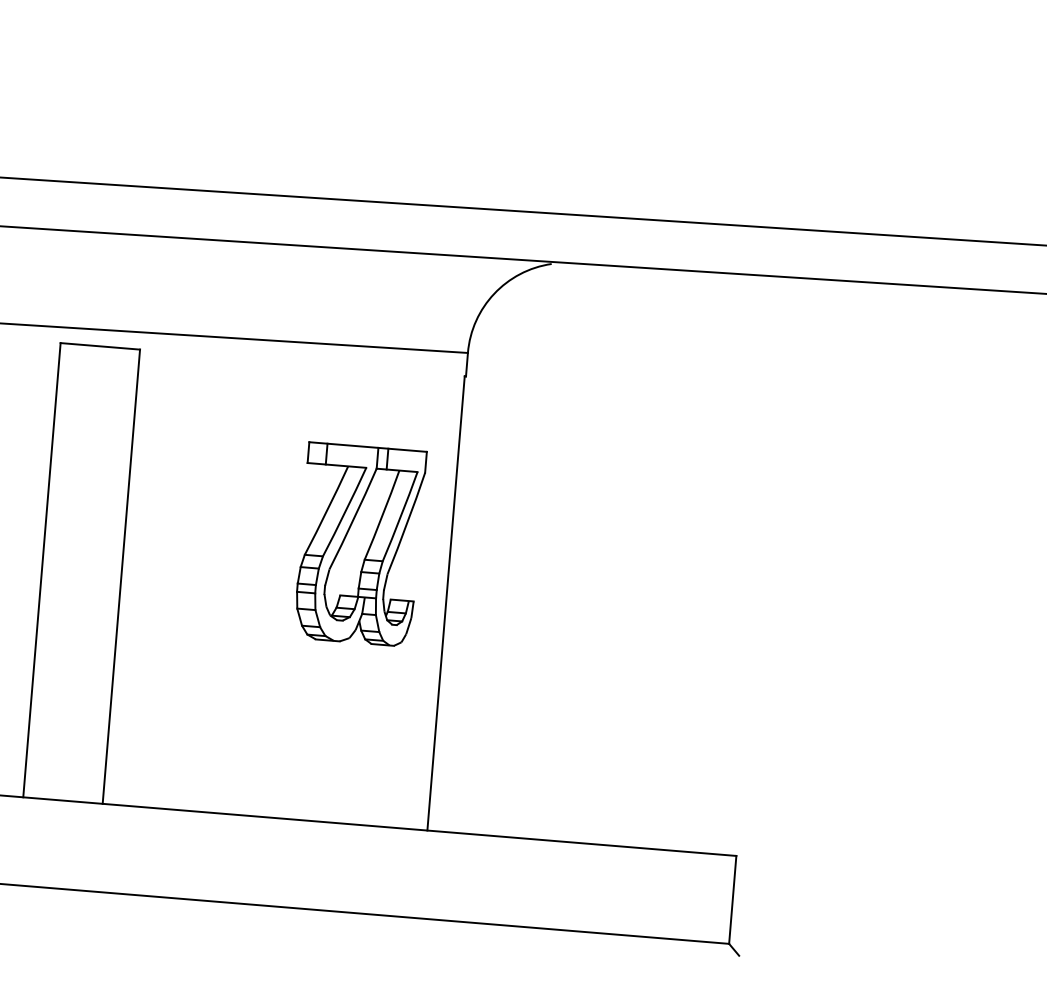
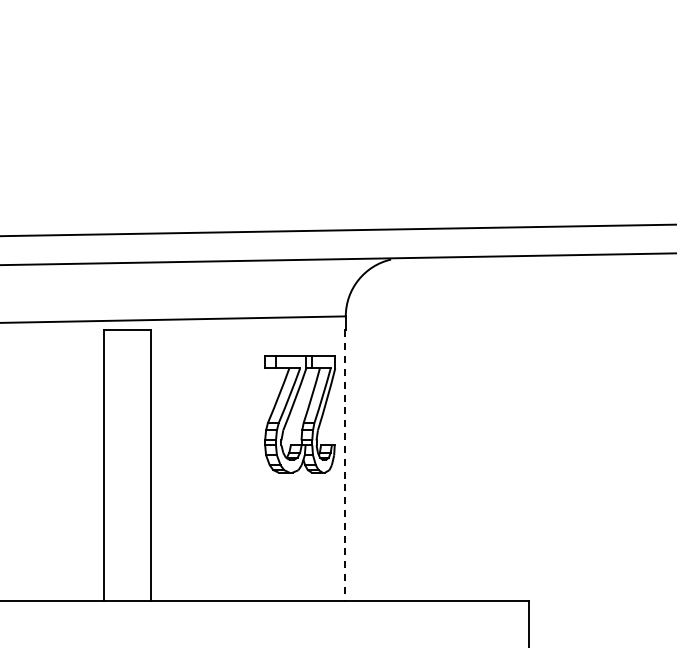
part: (358, 544) -> (299, 414), moved
line: (446, 602) -> (345, 465), solid -> dashed

